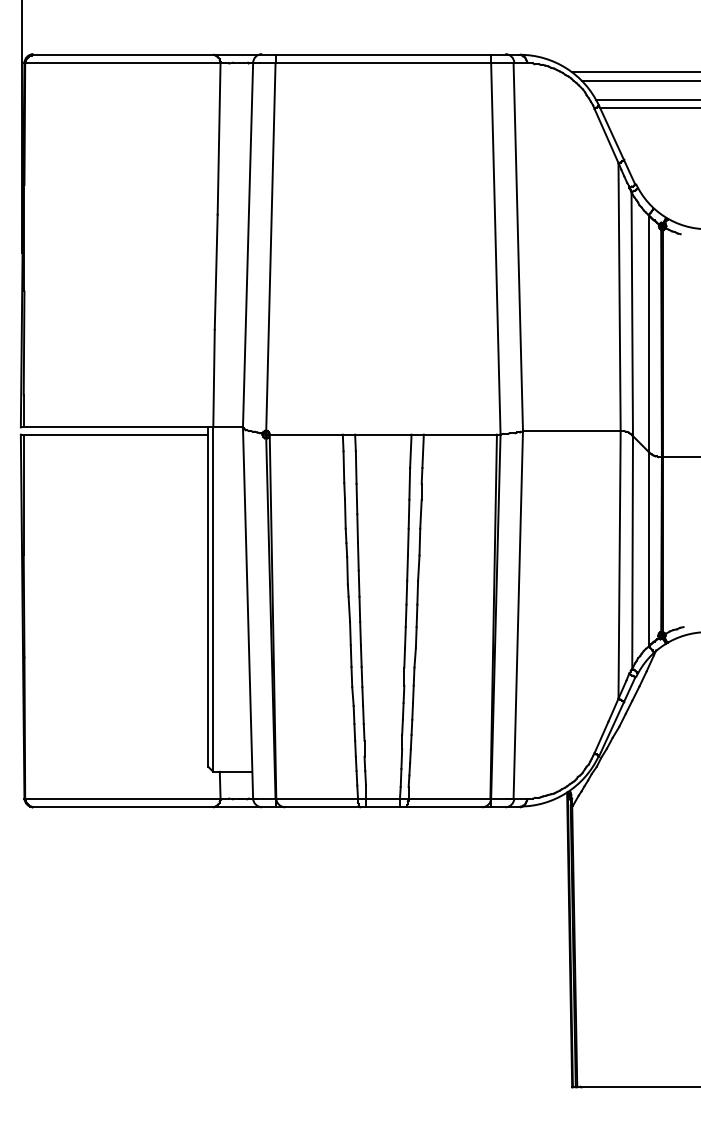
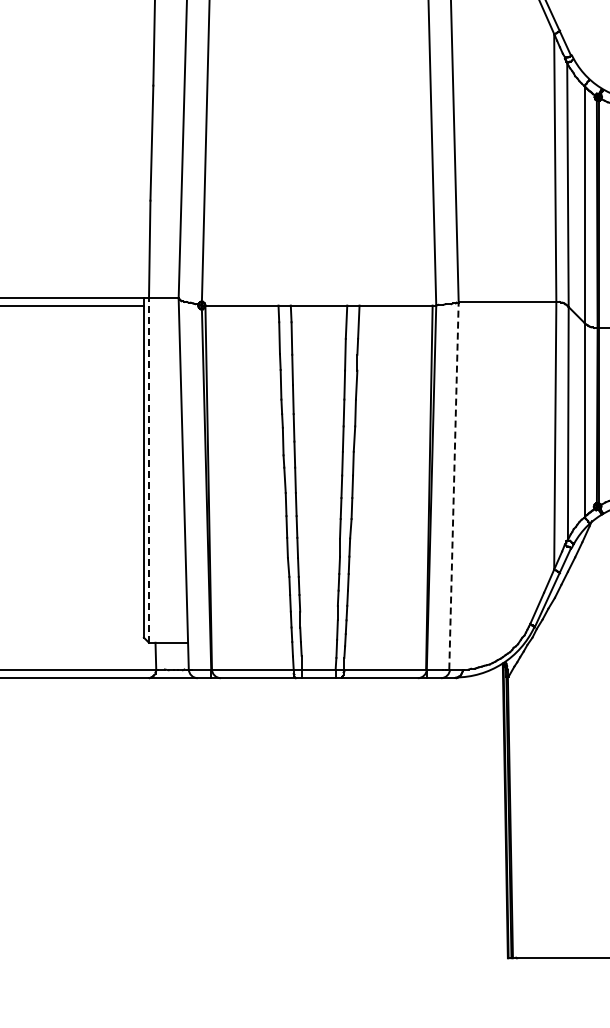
line: (213, 599) -> (149, 470), solid -> dashed
line: (518, 614) -> (454, 485), solid -> dashed

